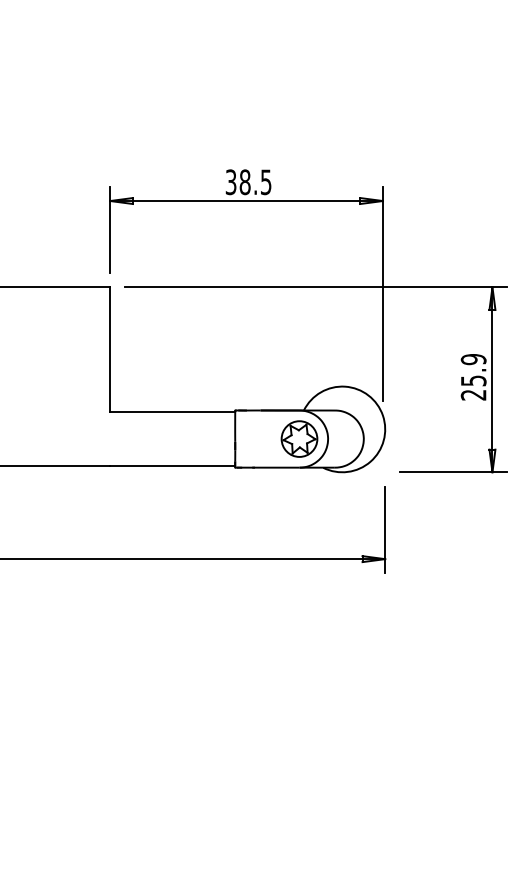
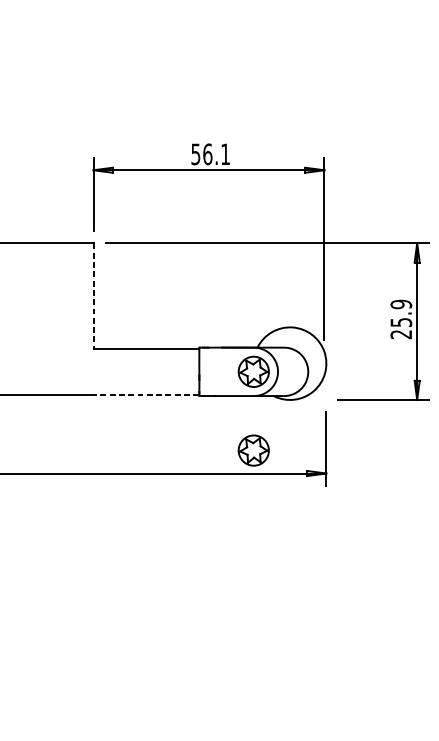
text: (248, 182) -> (210, 154), 38.5 -> 56.1
line: (110, 350) -> (93, 296), solid -> dashed
line: (172, 465) -> (146, 394), solid -> dashed
part: (299, 531) -> (253, 450), added

